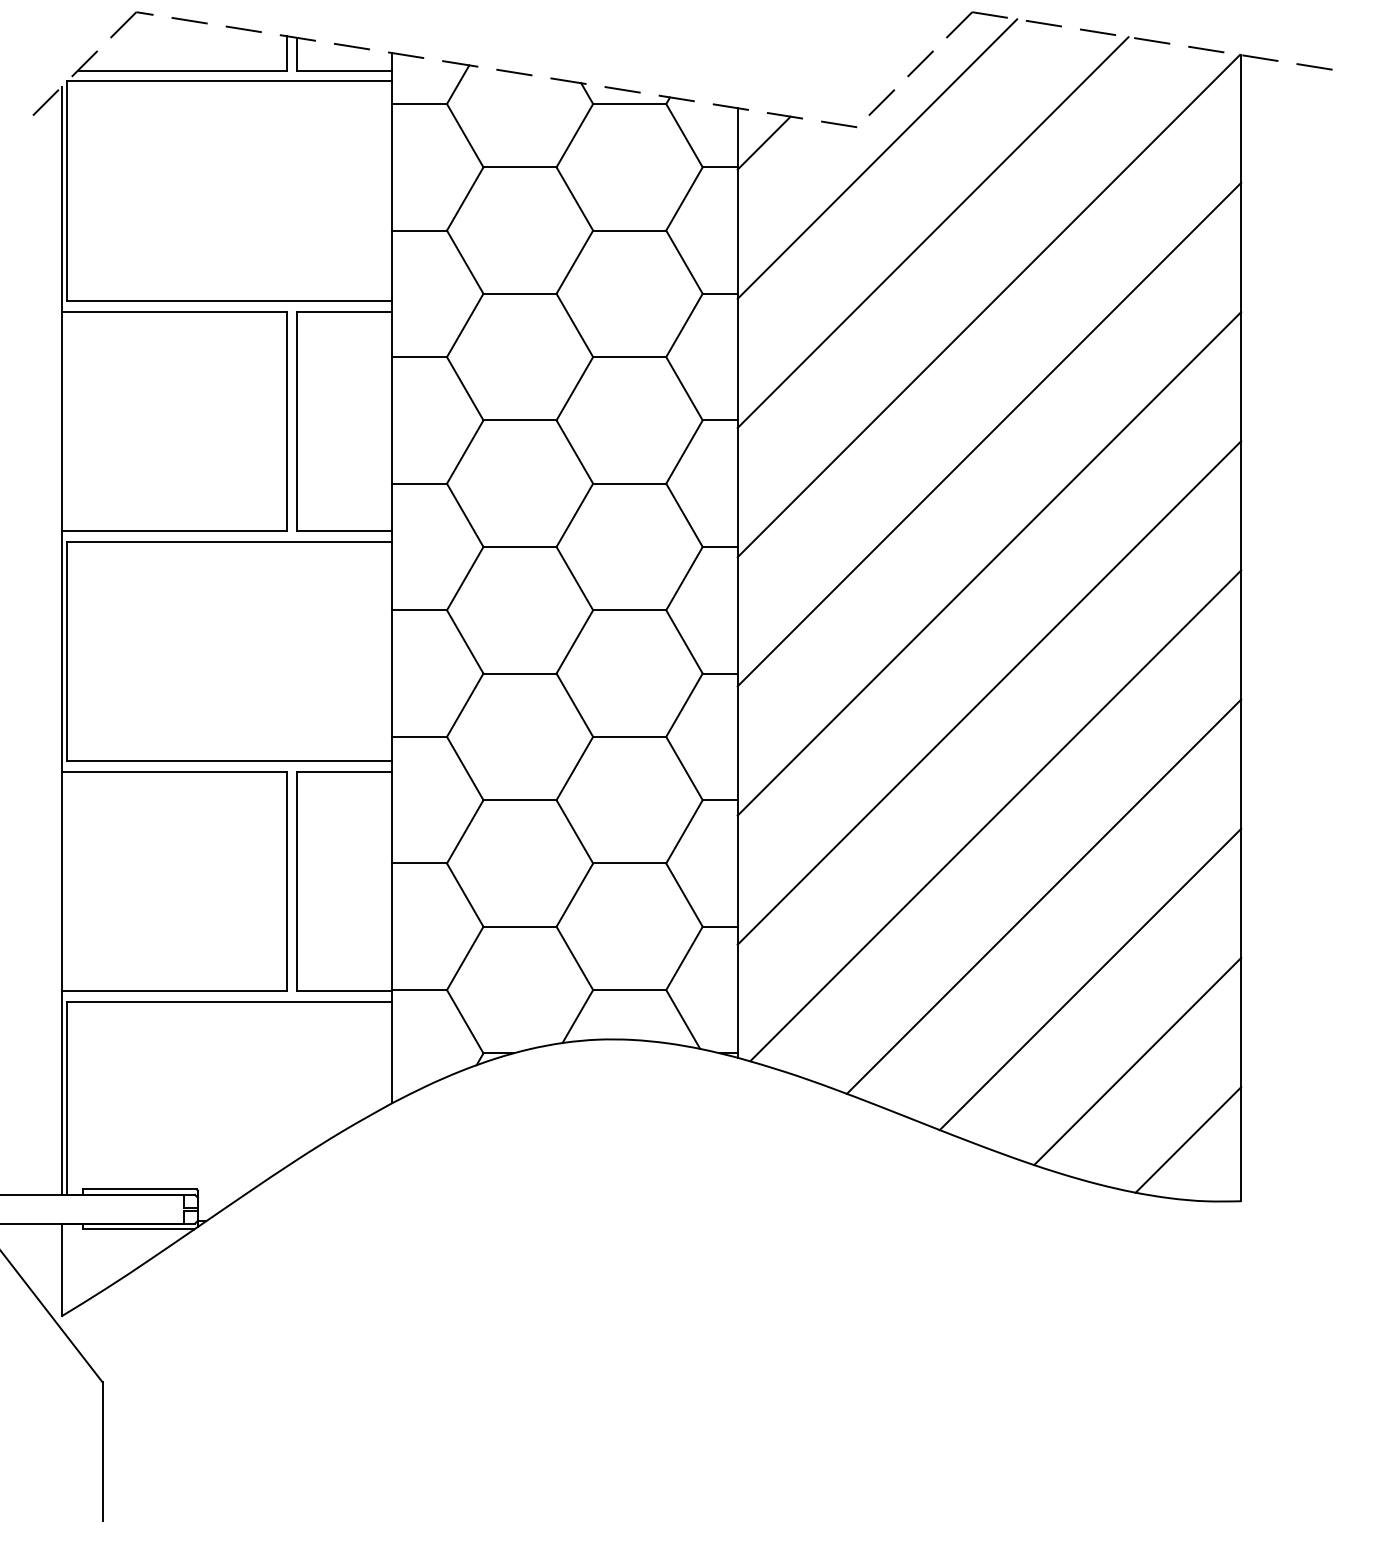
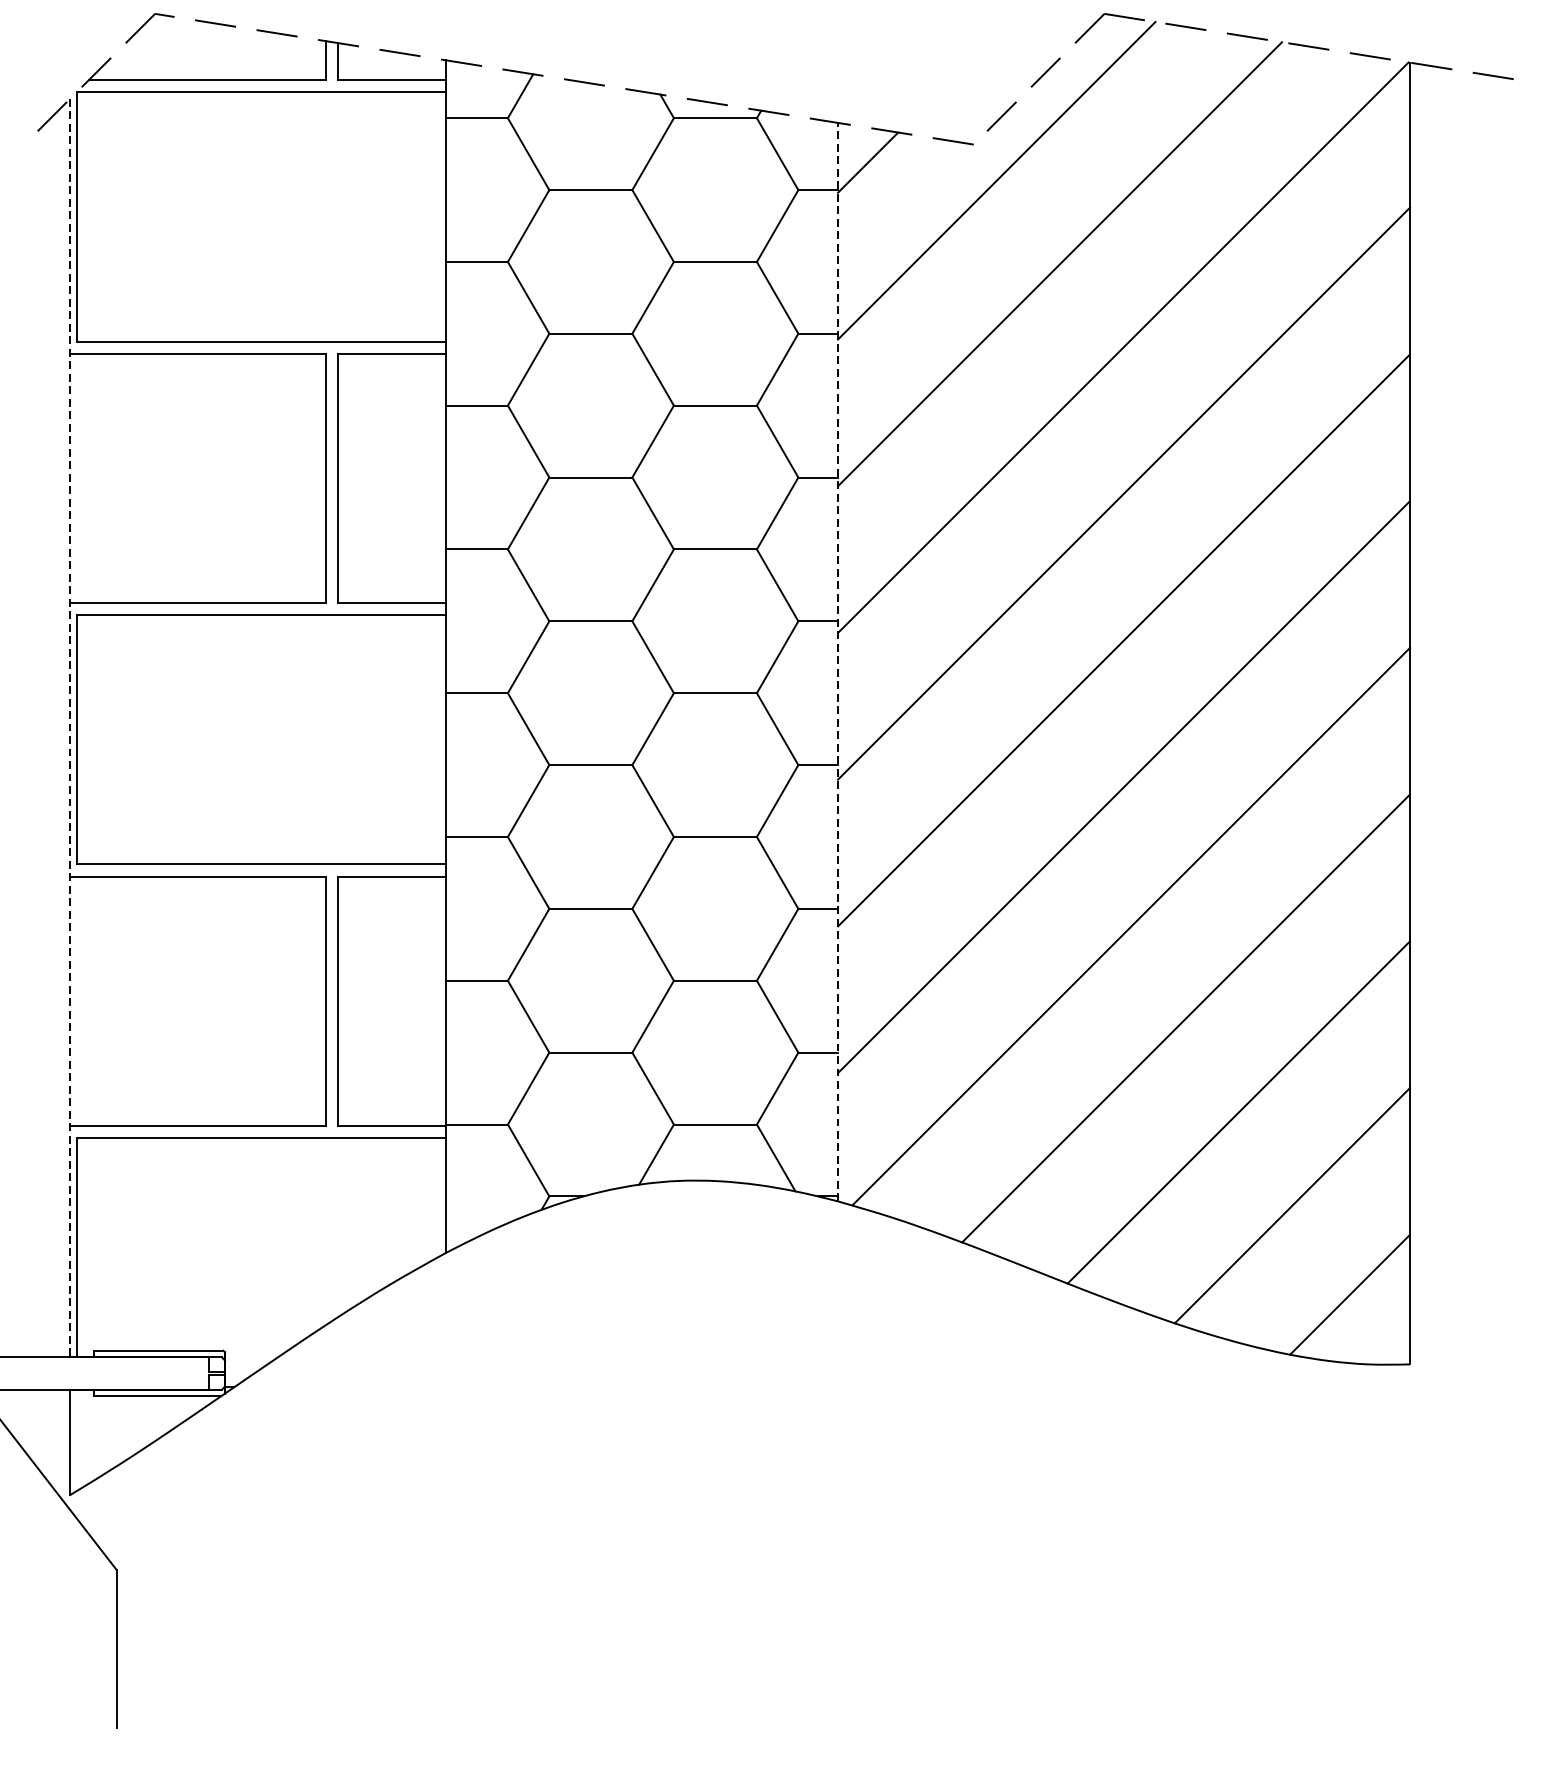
line: (737, 582) -> (837, 661), solid -> dashed
line: (61, 640) -> (70, 727), solid -> dashed

